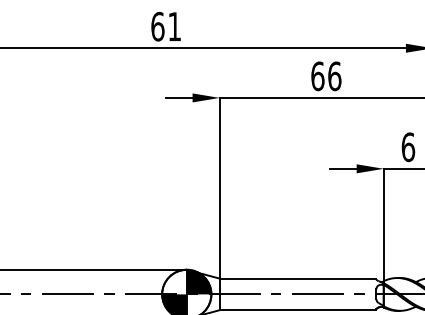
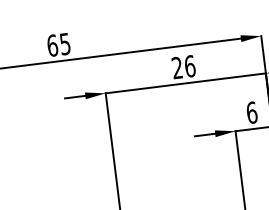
text: (174, 26) -> (65, 43), 61 -> 65
text: (317, 76) -> (177, 68), 66 -> 26

